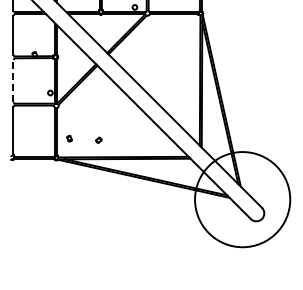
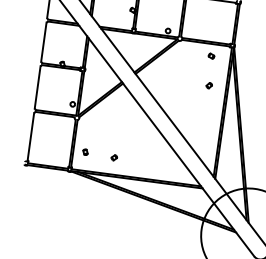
part: (181, 26) -> (211, 56), added
part: (182, 55) -> (208, 85), added
line: (13, 80) -> (37, 86), dashed -> solid

